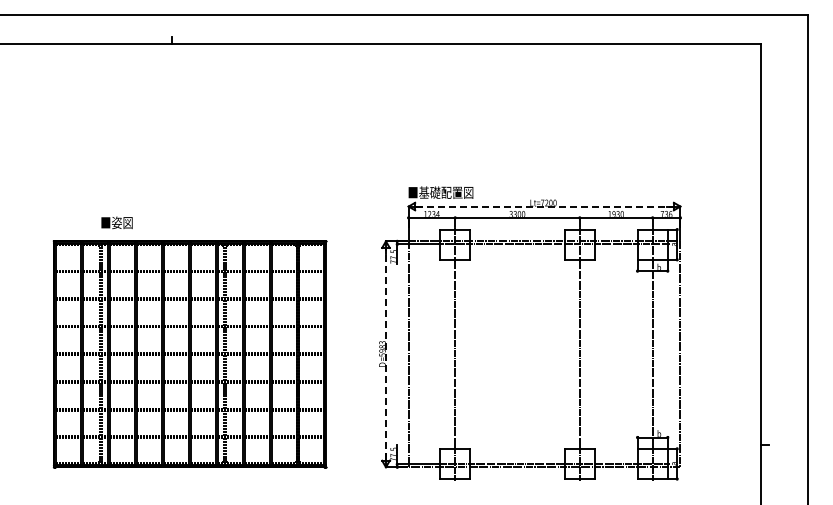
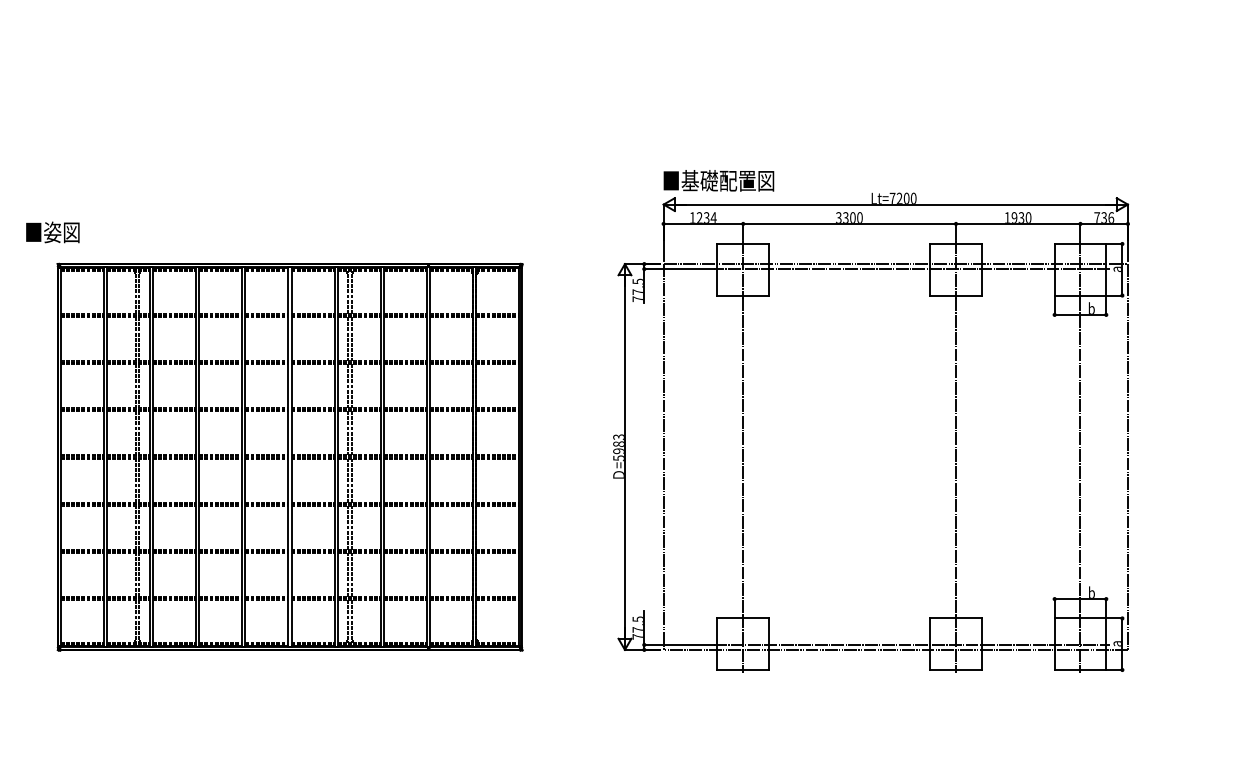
line: (545, 206) -> (897, 204), dashed -> solid
text: (116, 222) -> (51, 231), moved
line: (385, 353) -> (624, 455), dashed -> solid

